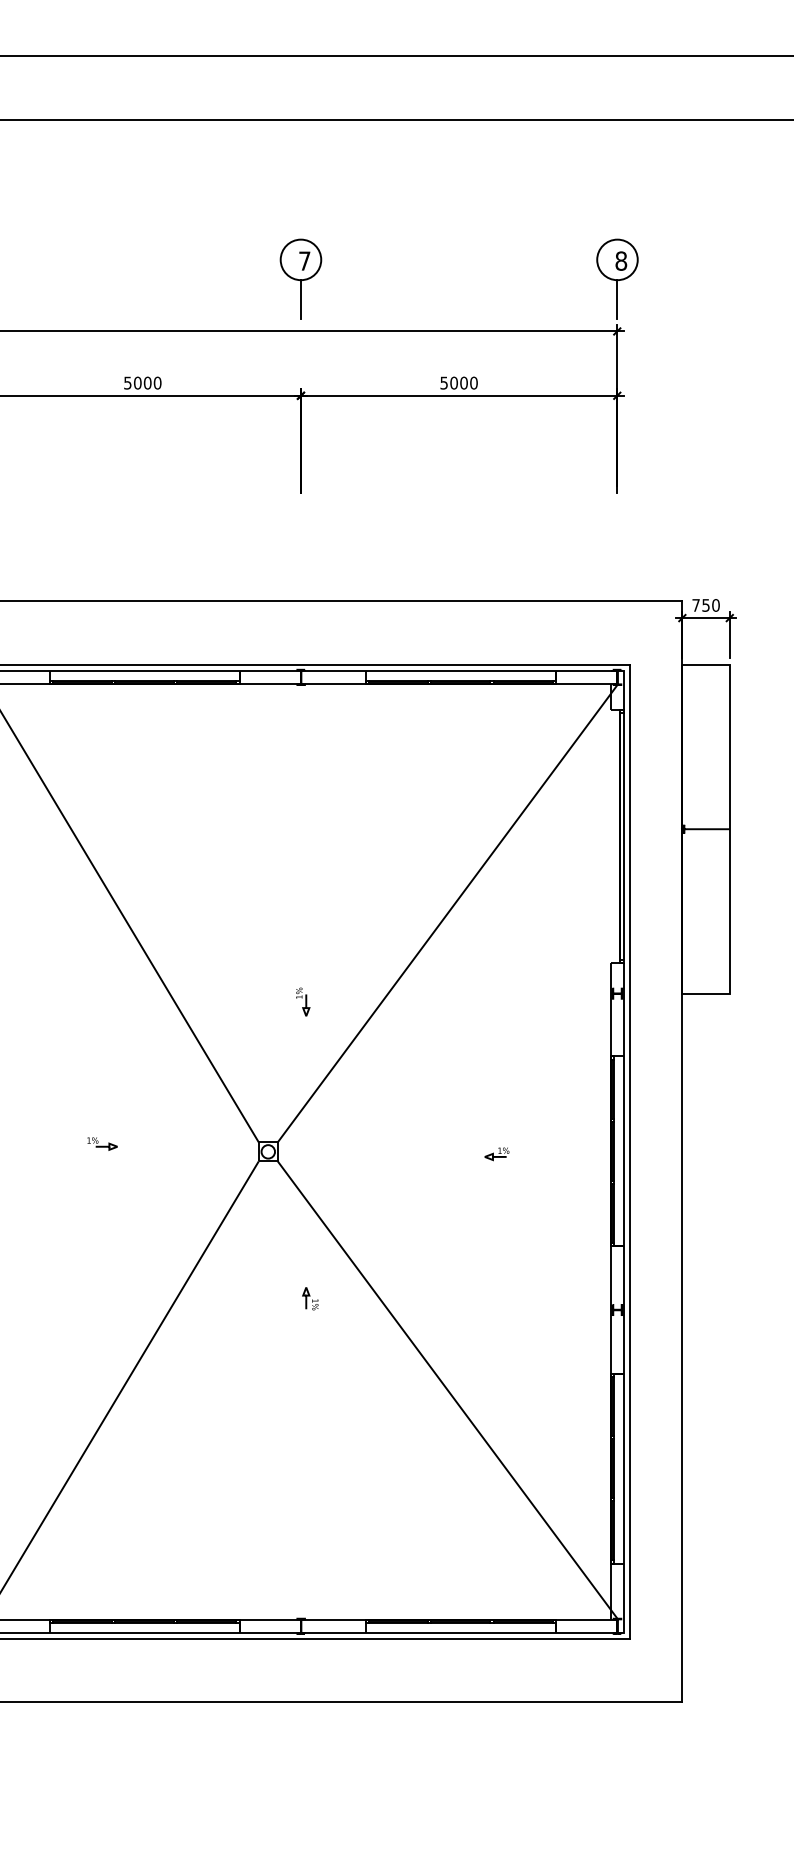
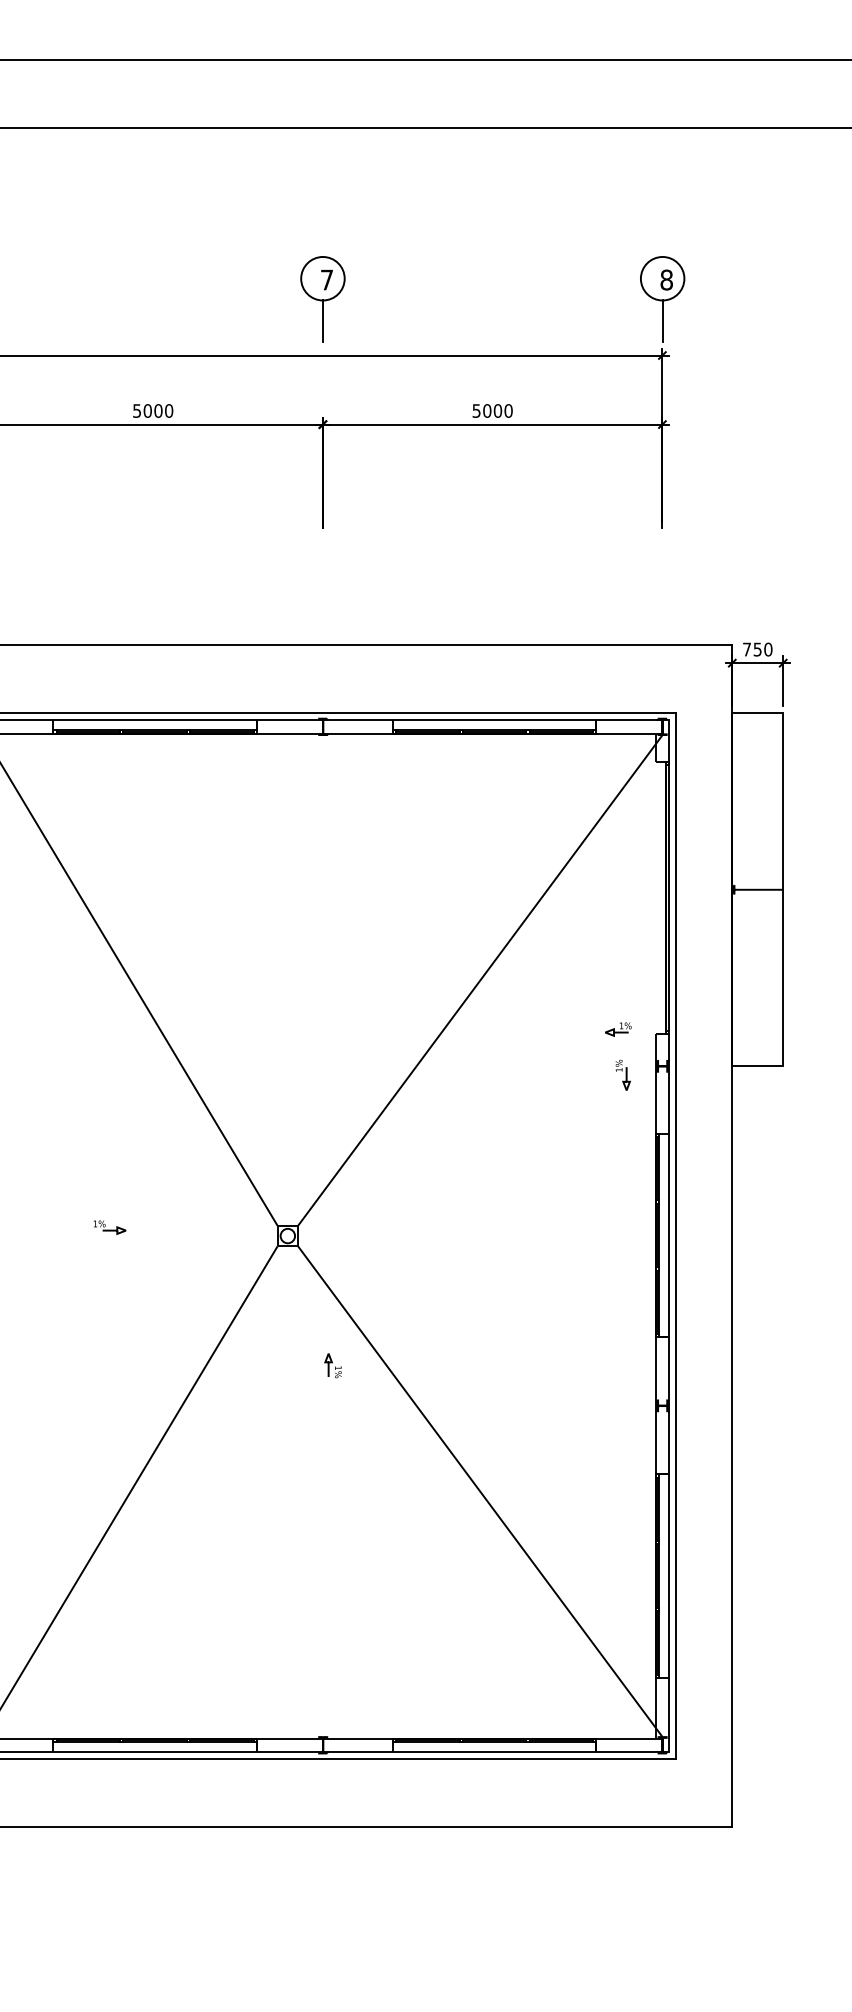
part: (302, 1001) -> (622, 1074), moved
part: (497, 1154) -> (618, 1029), moved
part: (309, 1298) -> (332, 1365), moved

